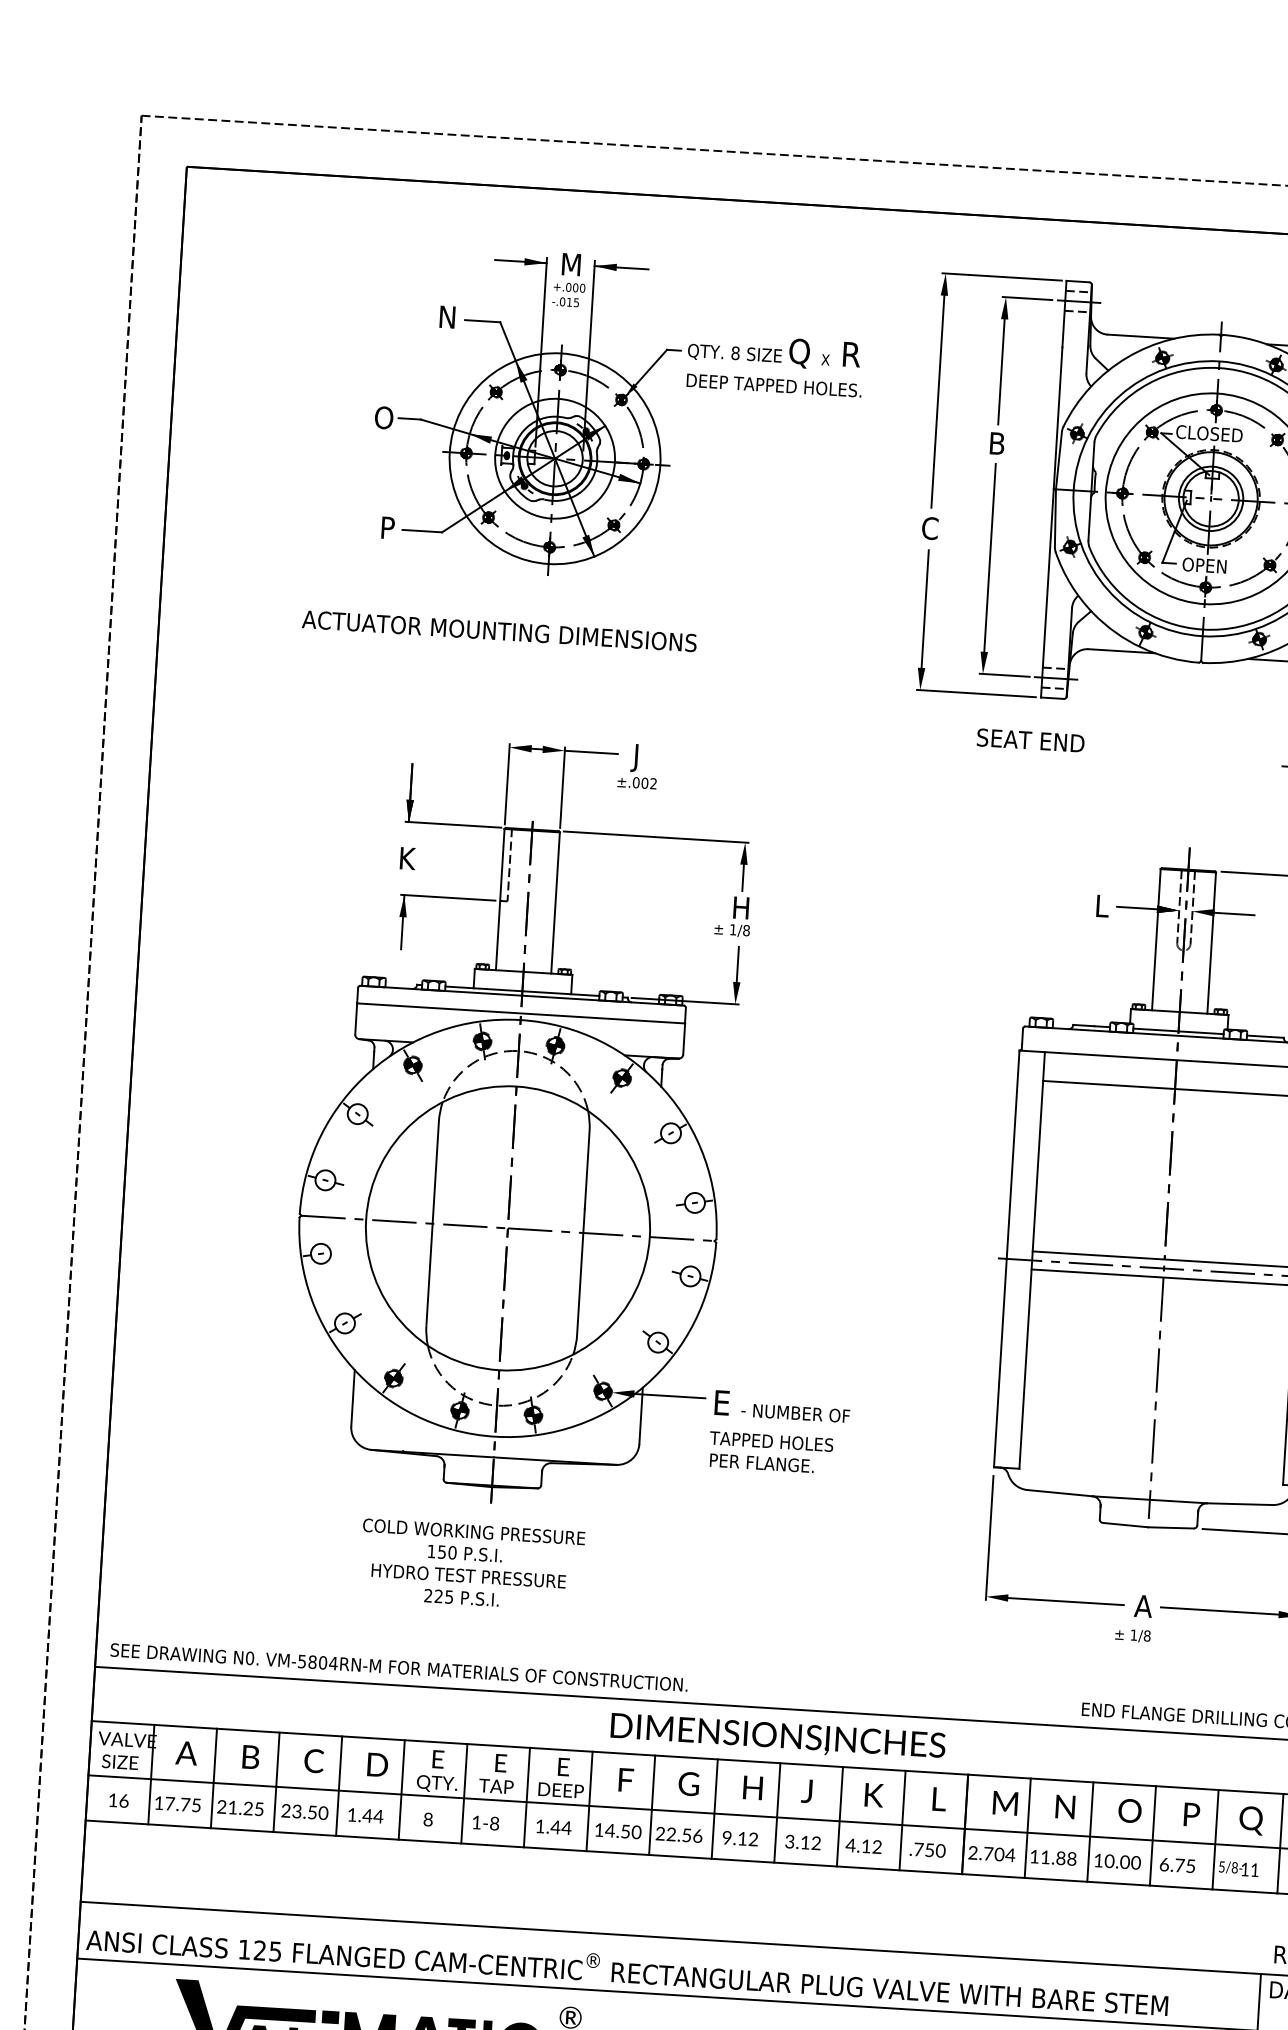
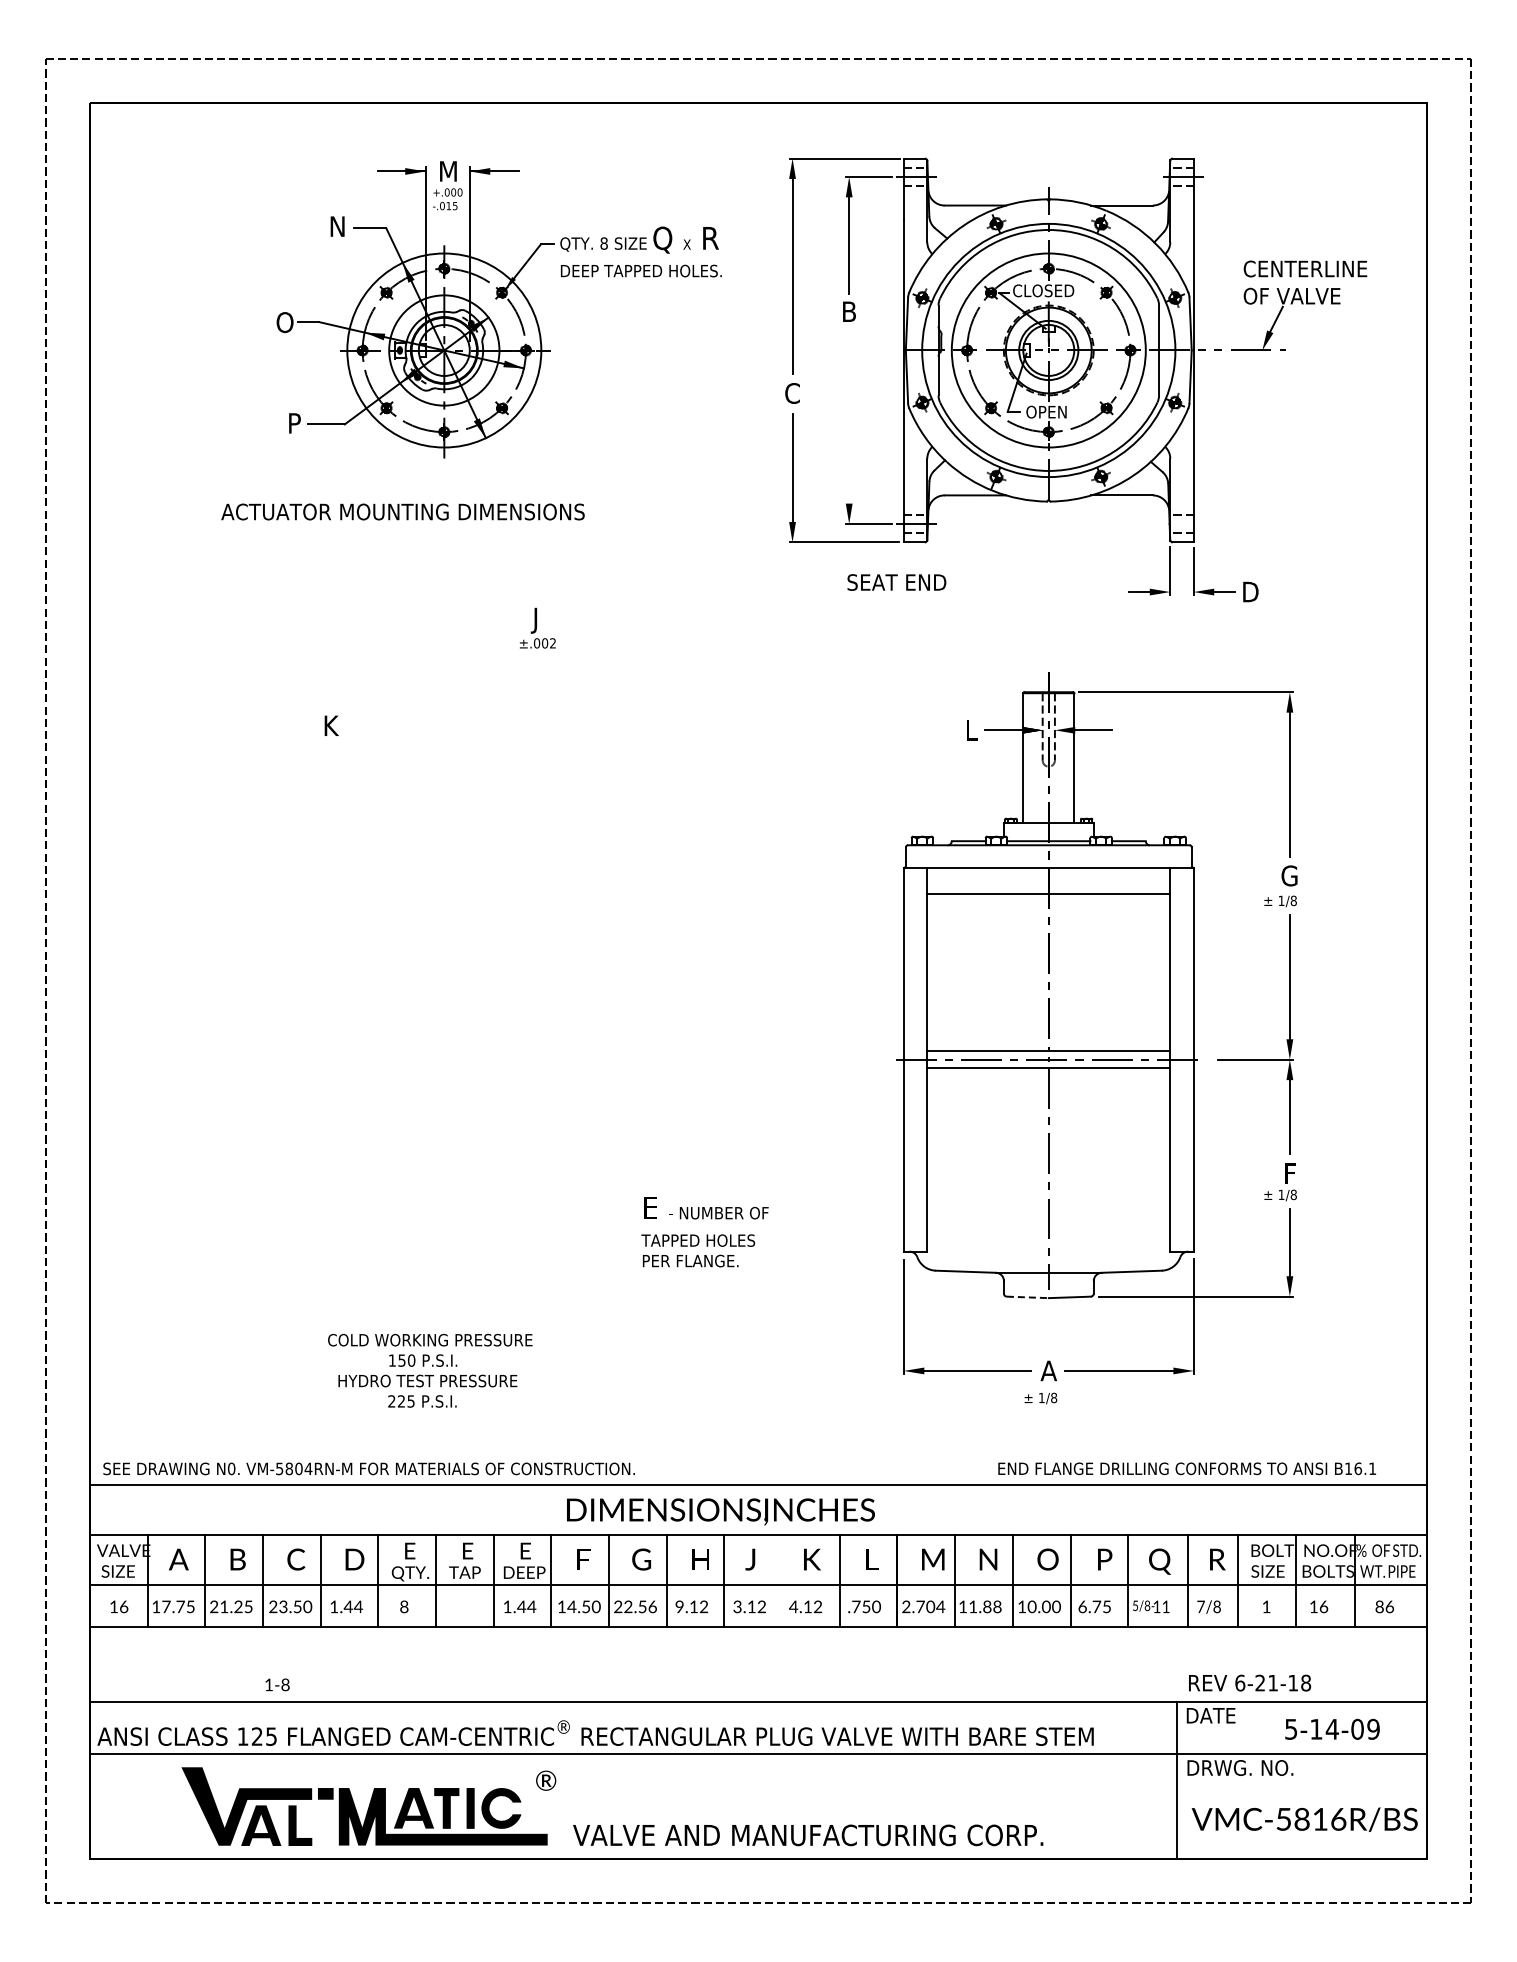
line: (990, 557) -> (849, 416), removed
part: (521, 1124) -> (450, 963), removed
line: (1125, 1525) -> (1027, 1297), solid -> dashed
line: (840, 1816) -> (782, 1580), removed
text: (486, 1822) -> (277, 1684), moved

